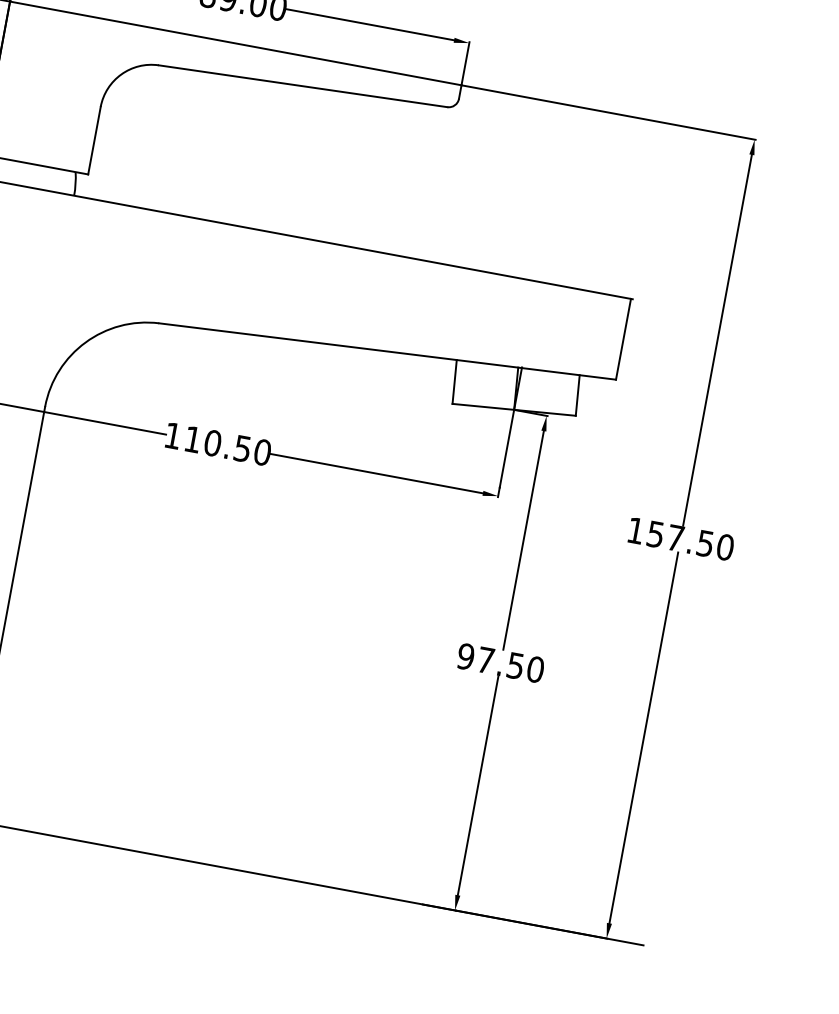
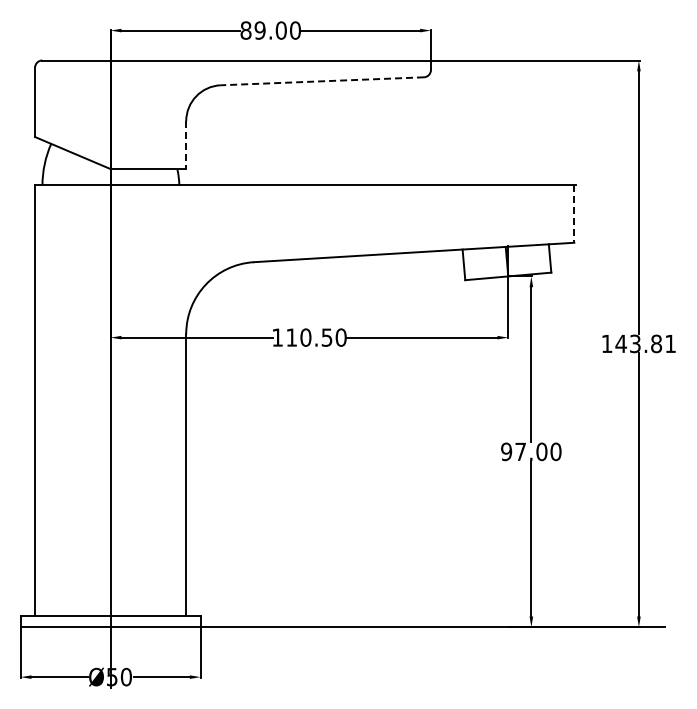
line: (303, 86) -> (322, 81), solid -> dashed
line: (94, 141) -> (186, 145), solid -> dashed
line: (623, 339) -> (574, 214), solid -> dashed
text: (690, 540) -> (645, 343), 157.50 -> 143.81
text: (515, 665) -> (541, 451), 97.50 -> 97.00

